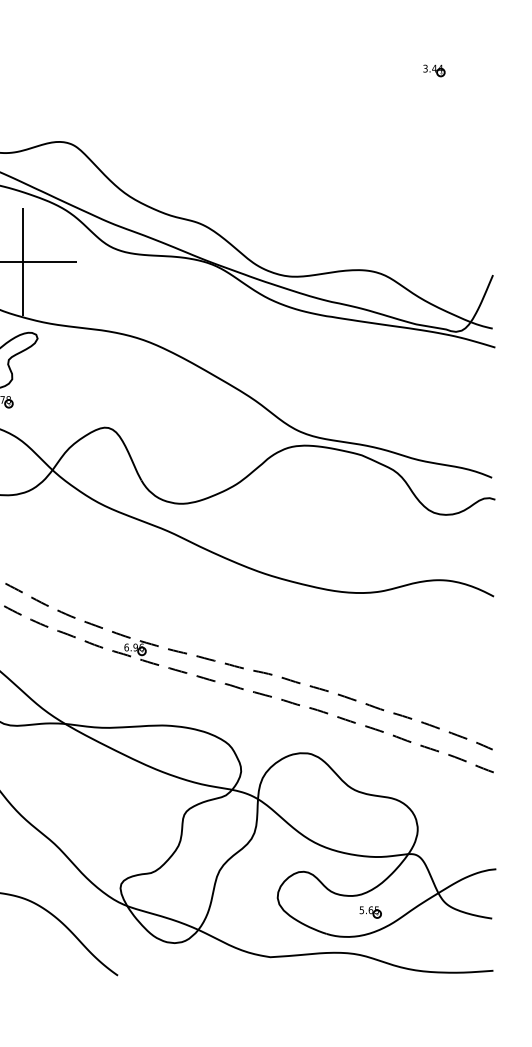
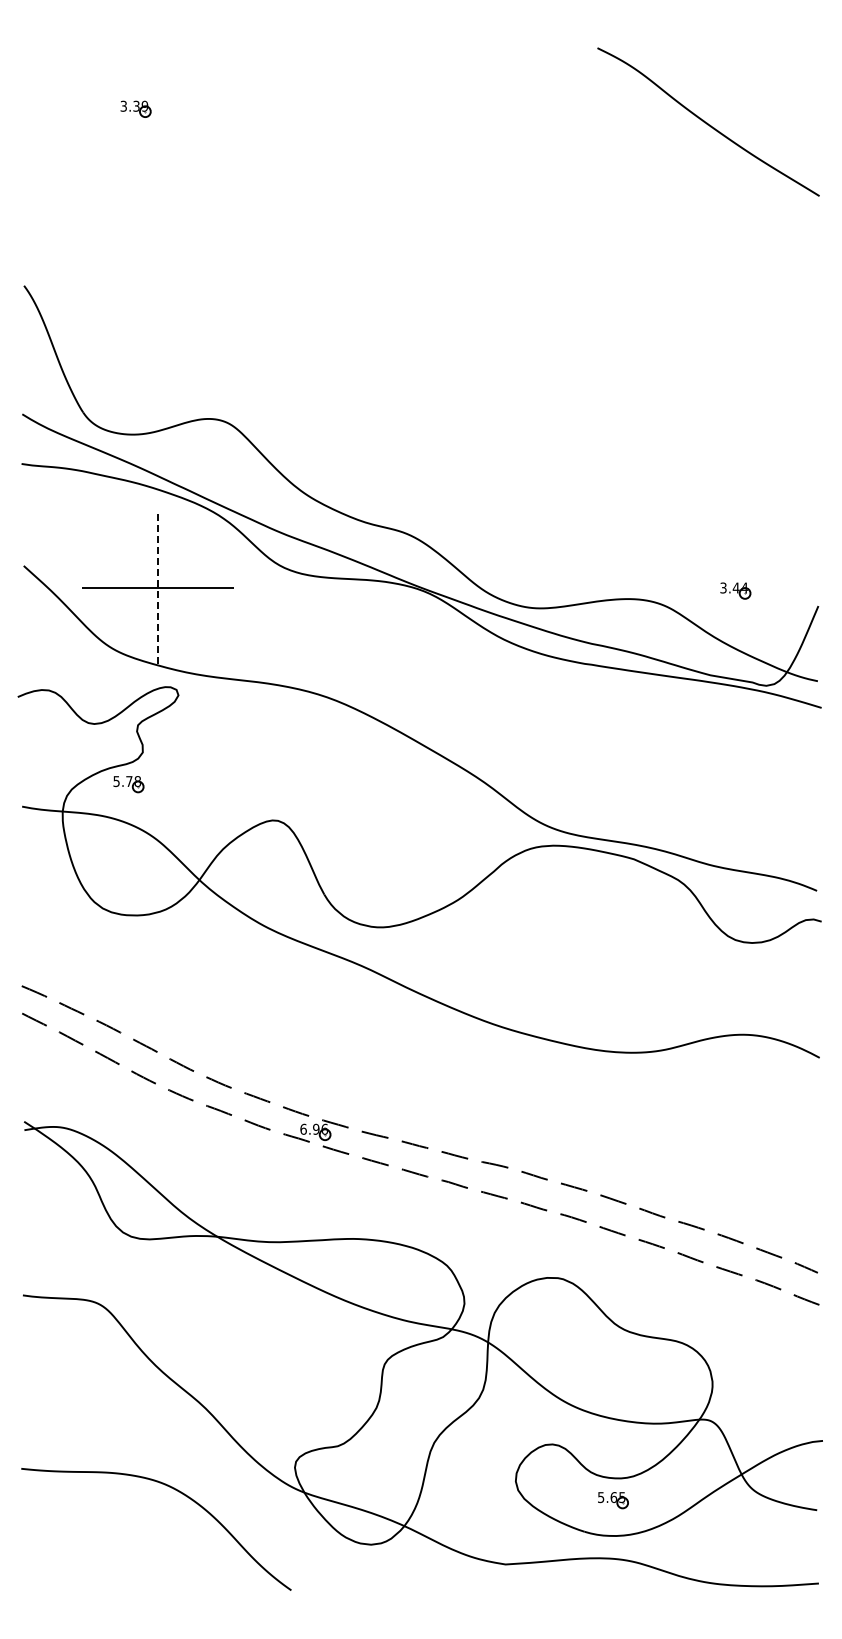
part: (434, 70) -> (735, 590), moved
line: (22, 261) -> (157, 587), solid -> dashed
part: (370, 912) -> (613, 1500), moved

